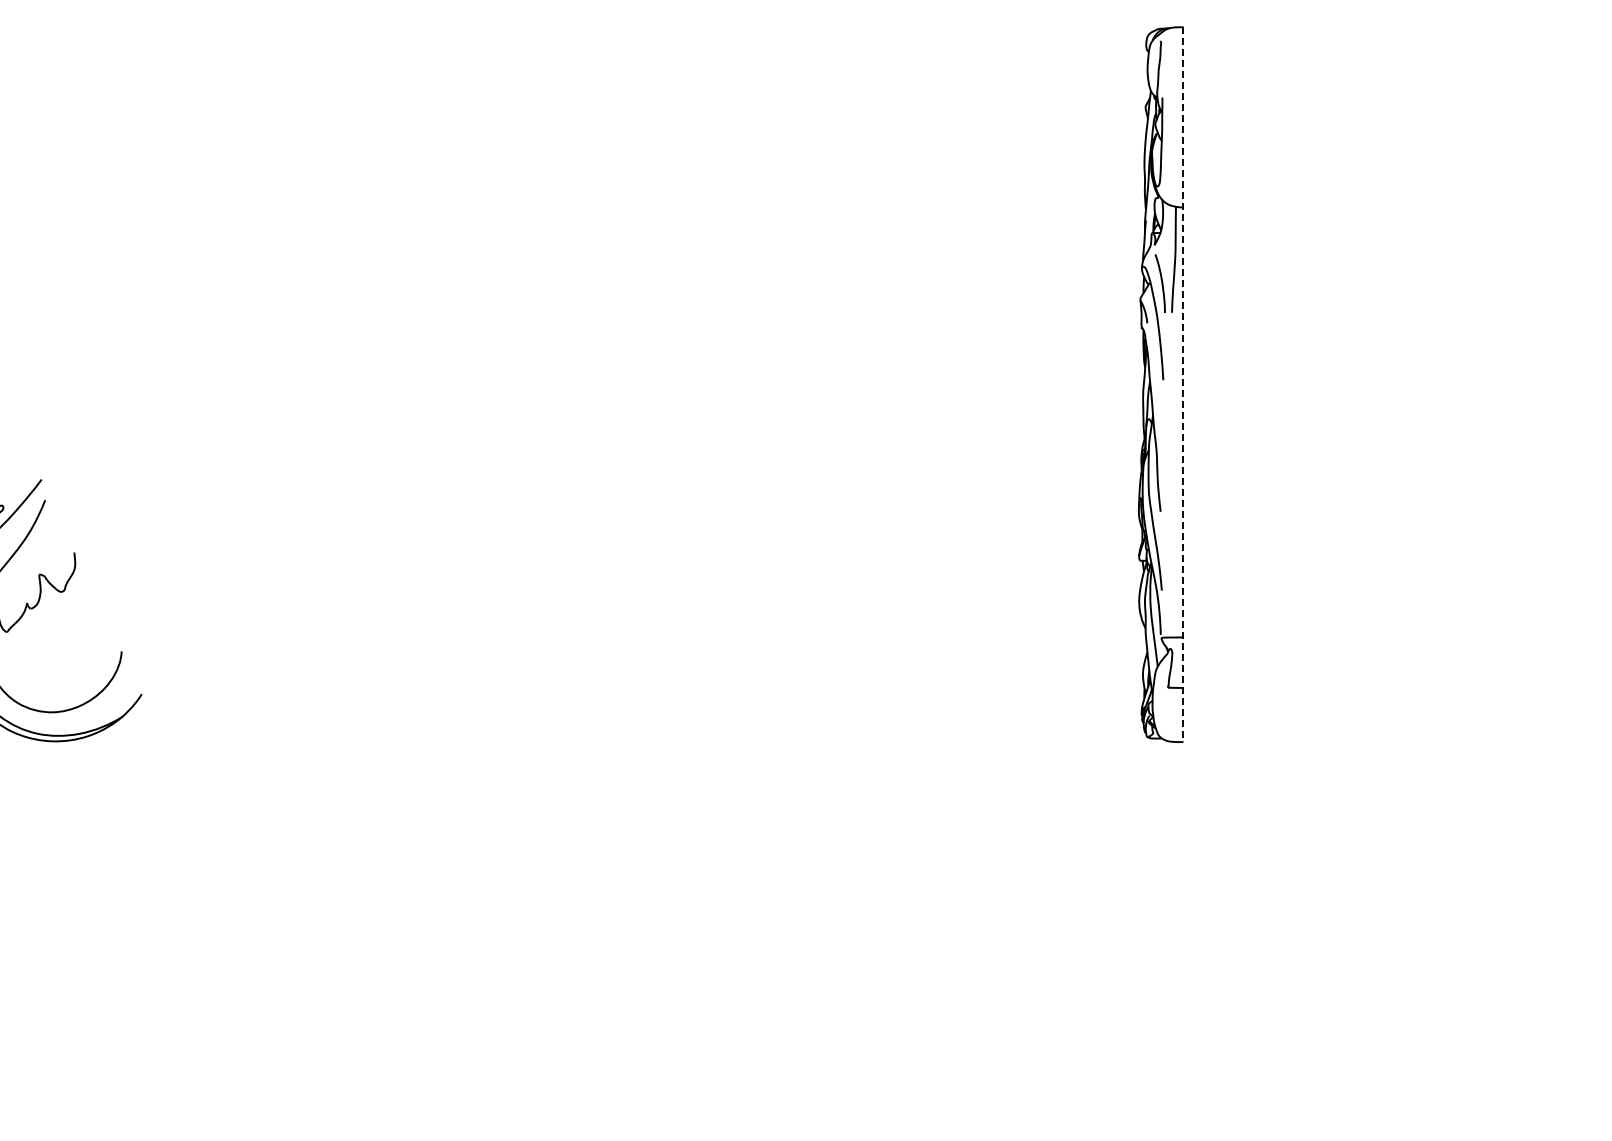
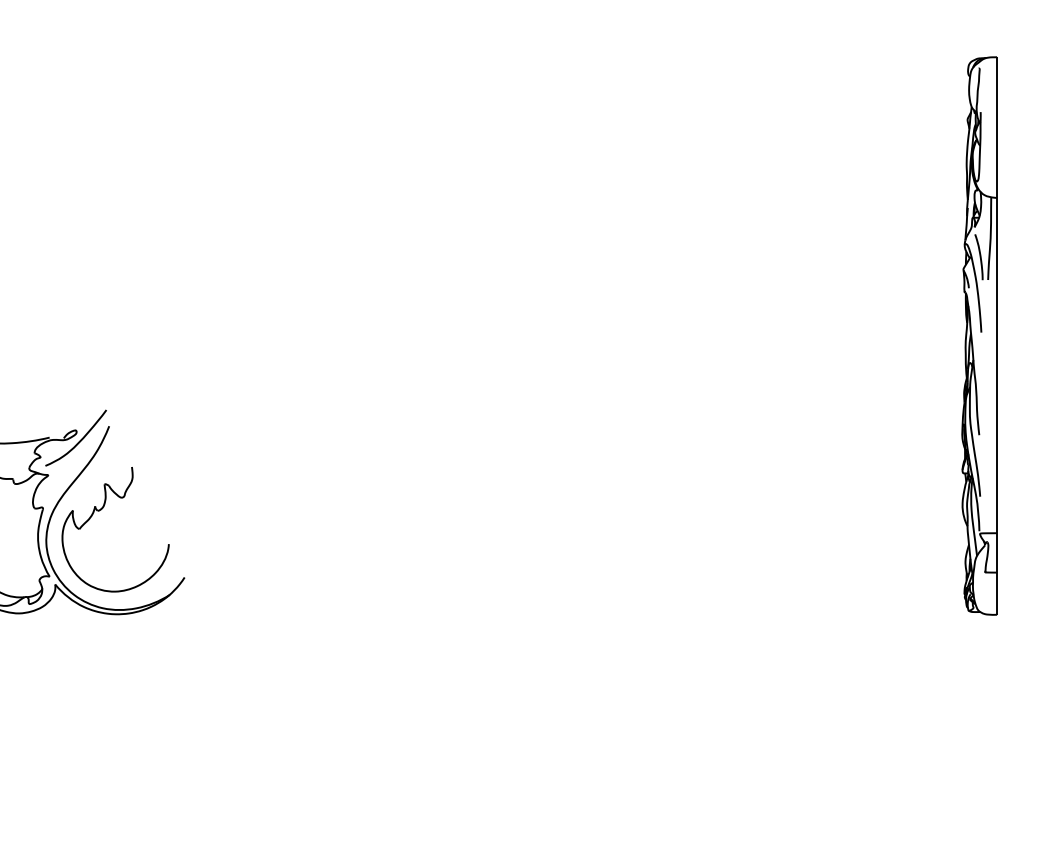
line: (1183, 385) -> (997, 336), dashed -> solid

